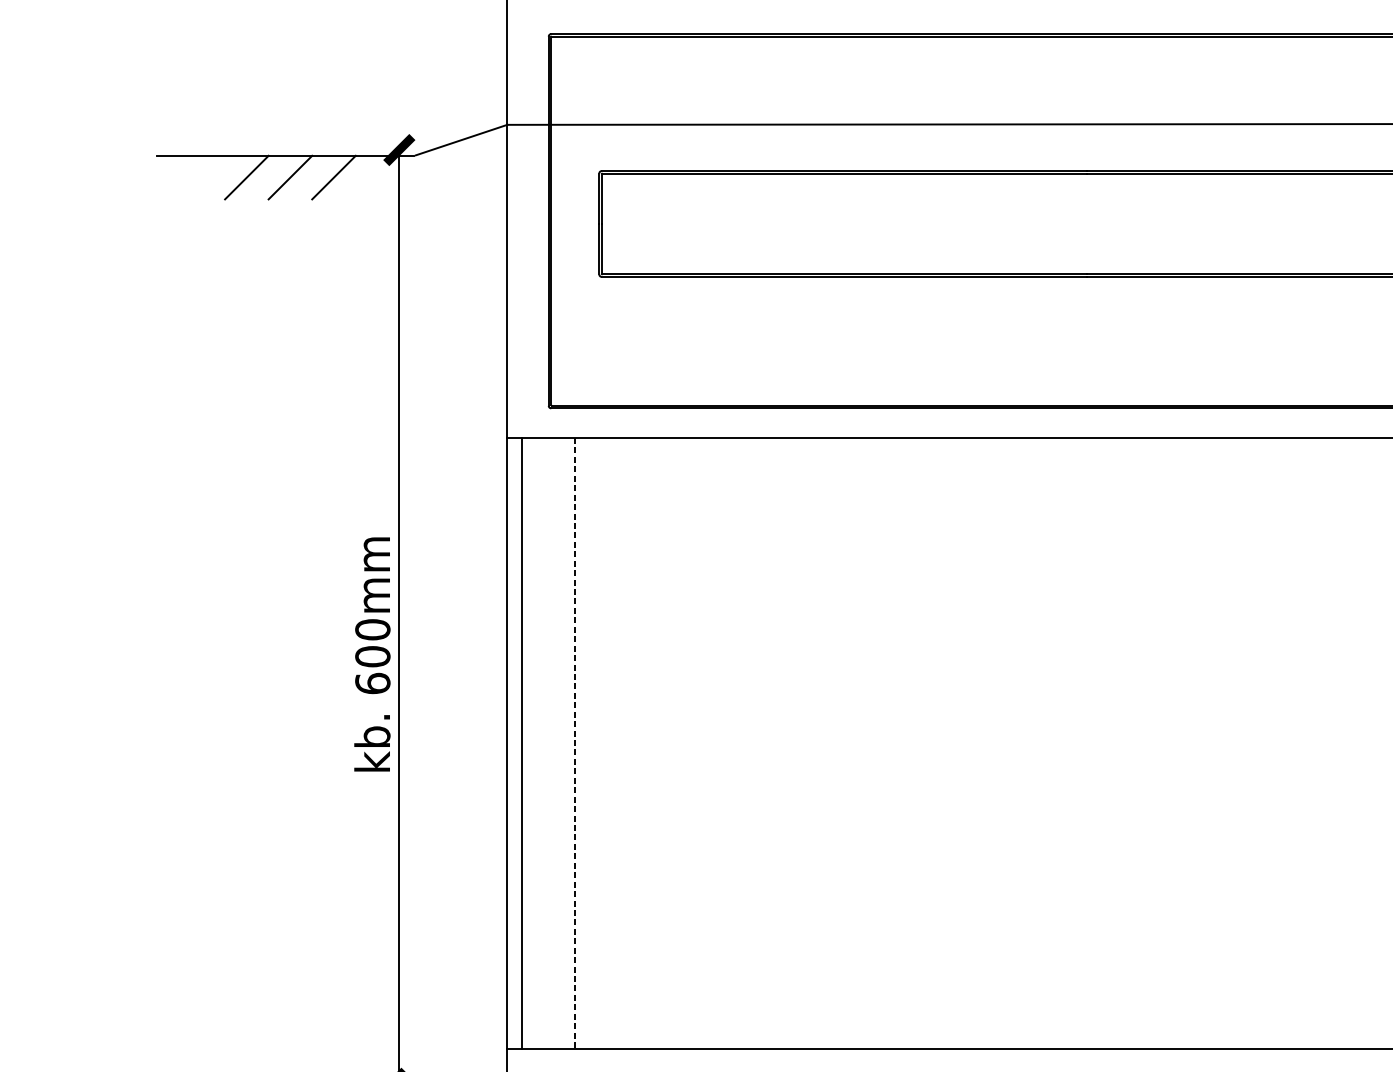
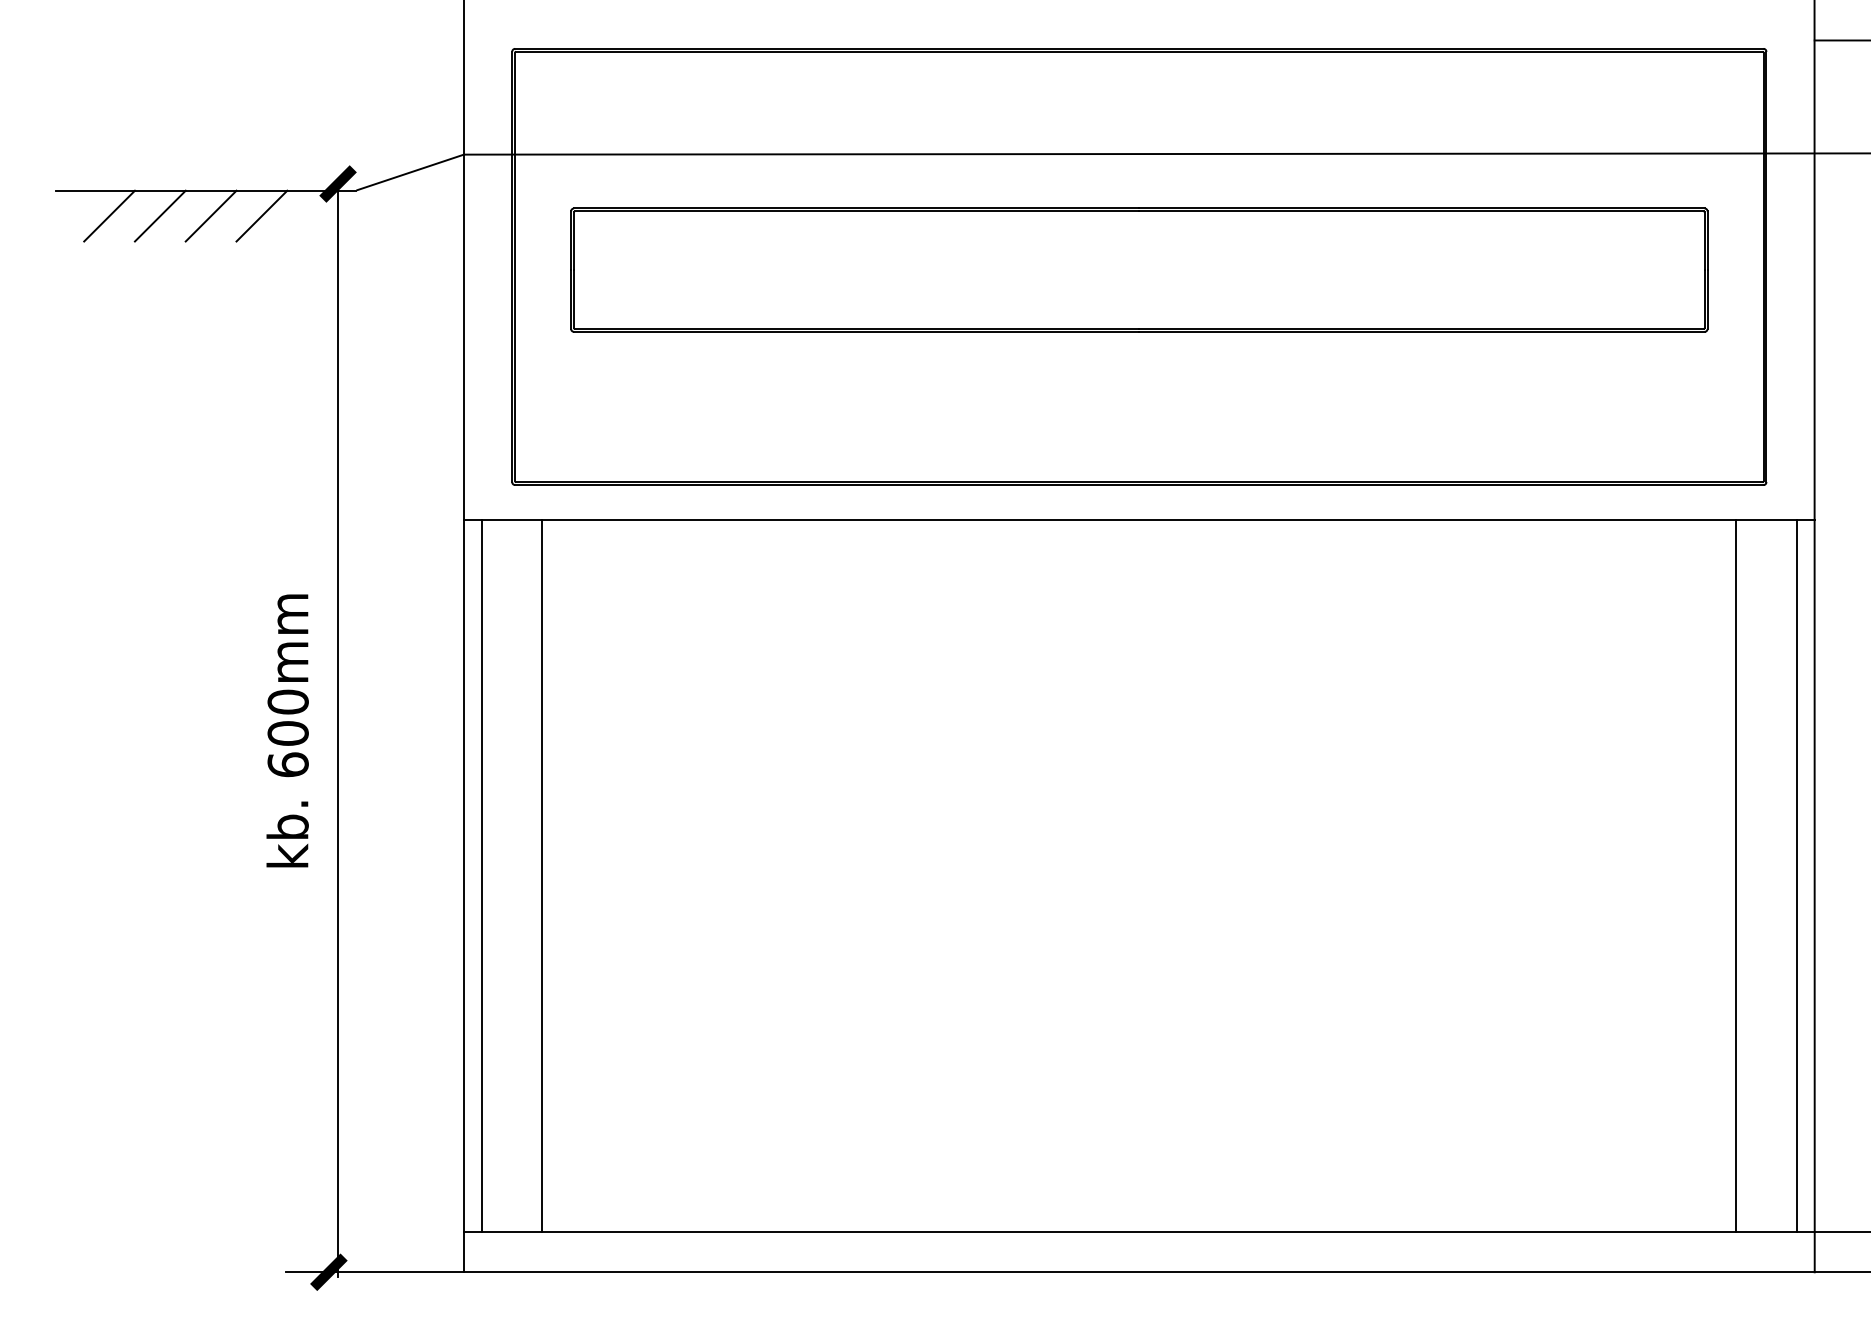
line: (203, 177) -> (109, 215), added
text: (372, 654) -> (287, 730), moved
line: (574, 744) -> (542, 876), dashed -> solid

